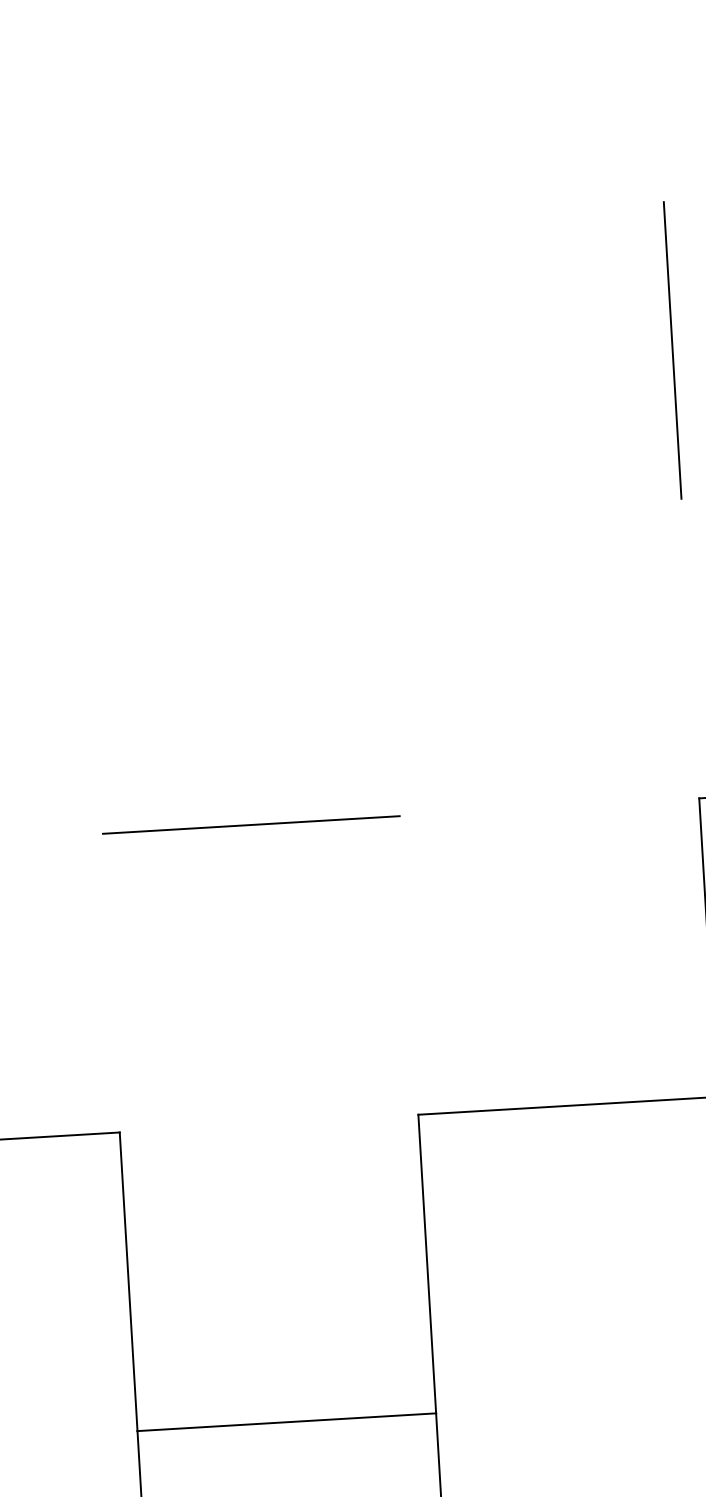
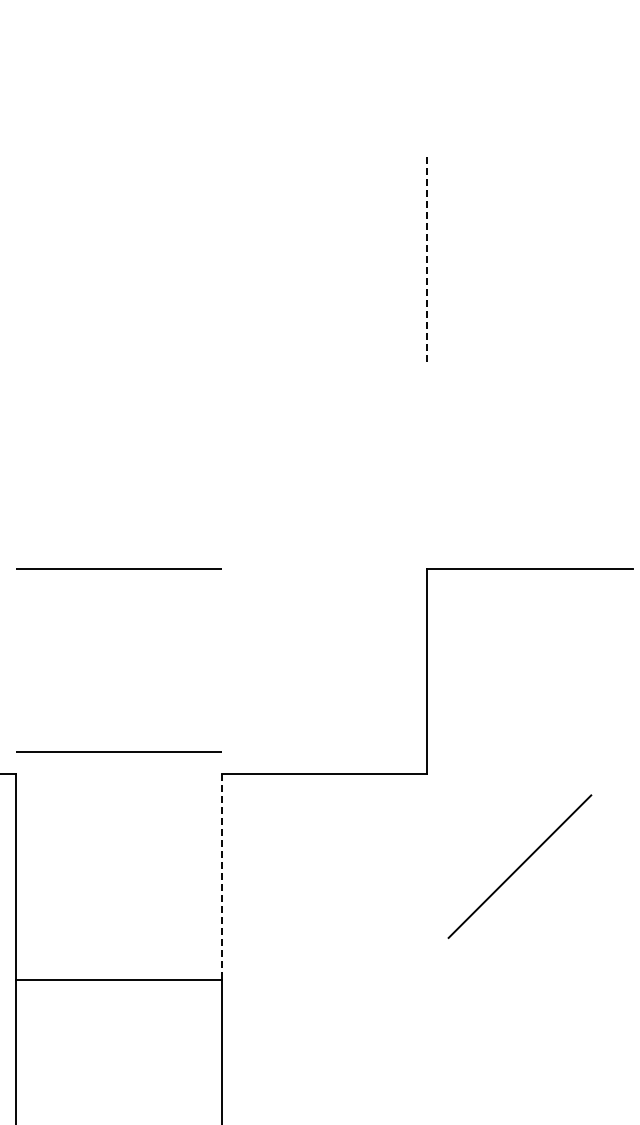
line: (672, 350) -> (427, 260), solid -> dashed
line: (266, 1090) -> (118, 751), added
line: (426, 1263) -> (221, 876), solid -> dashed

